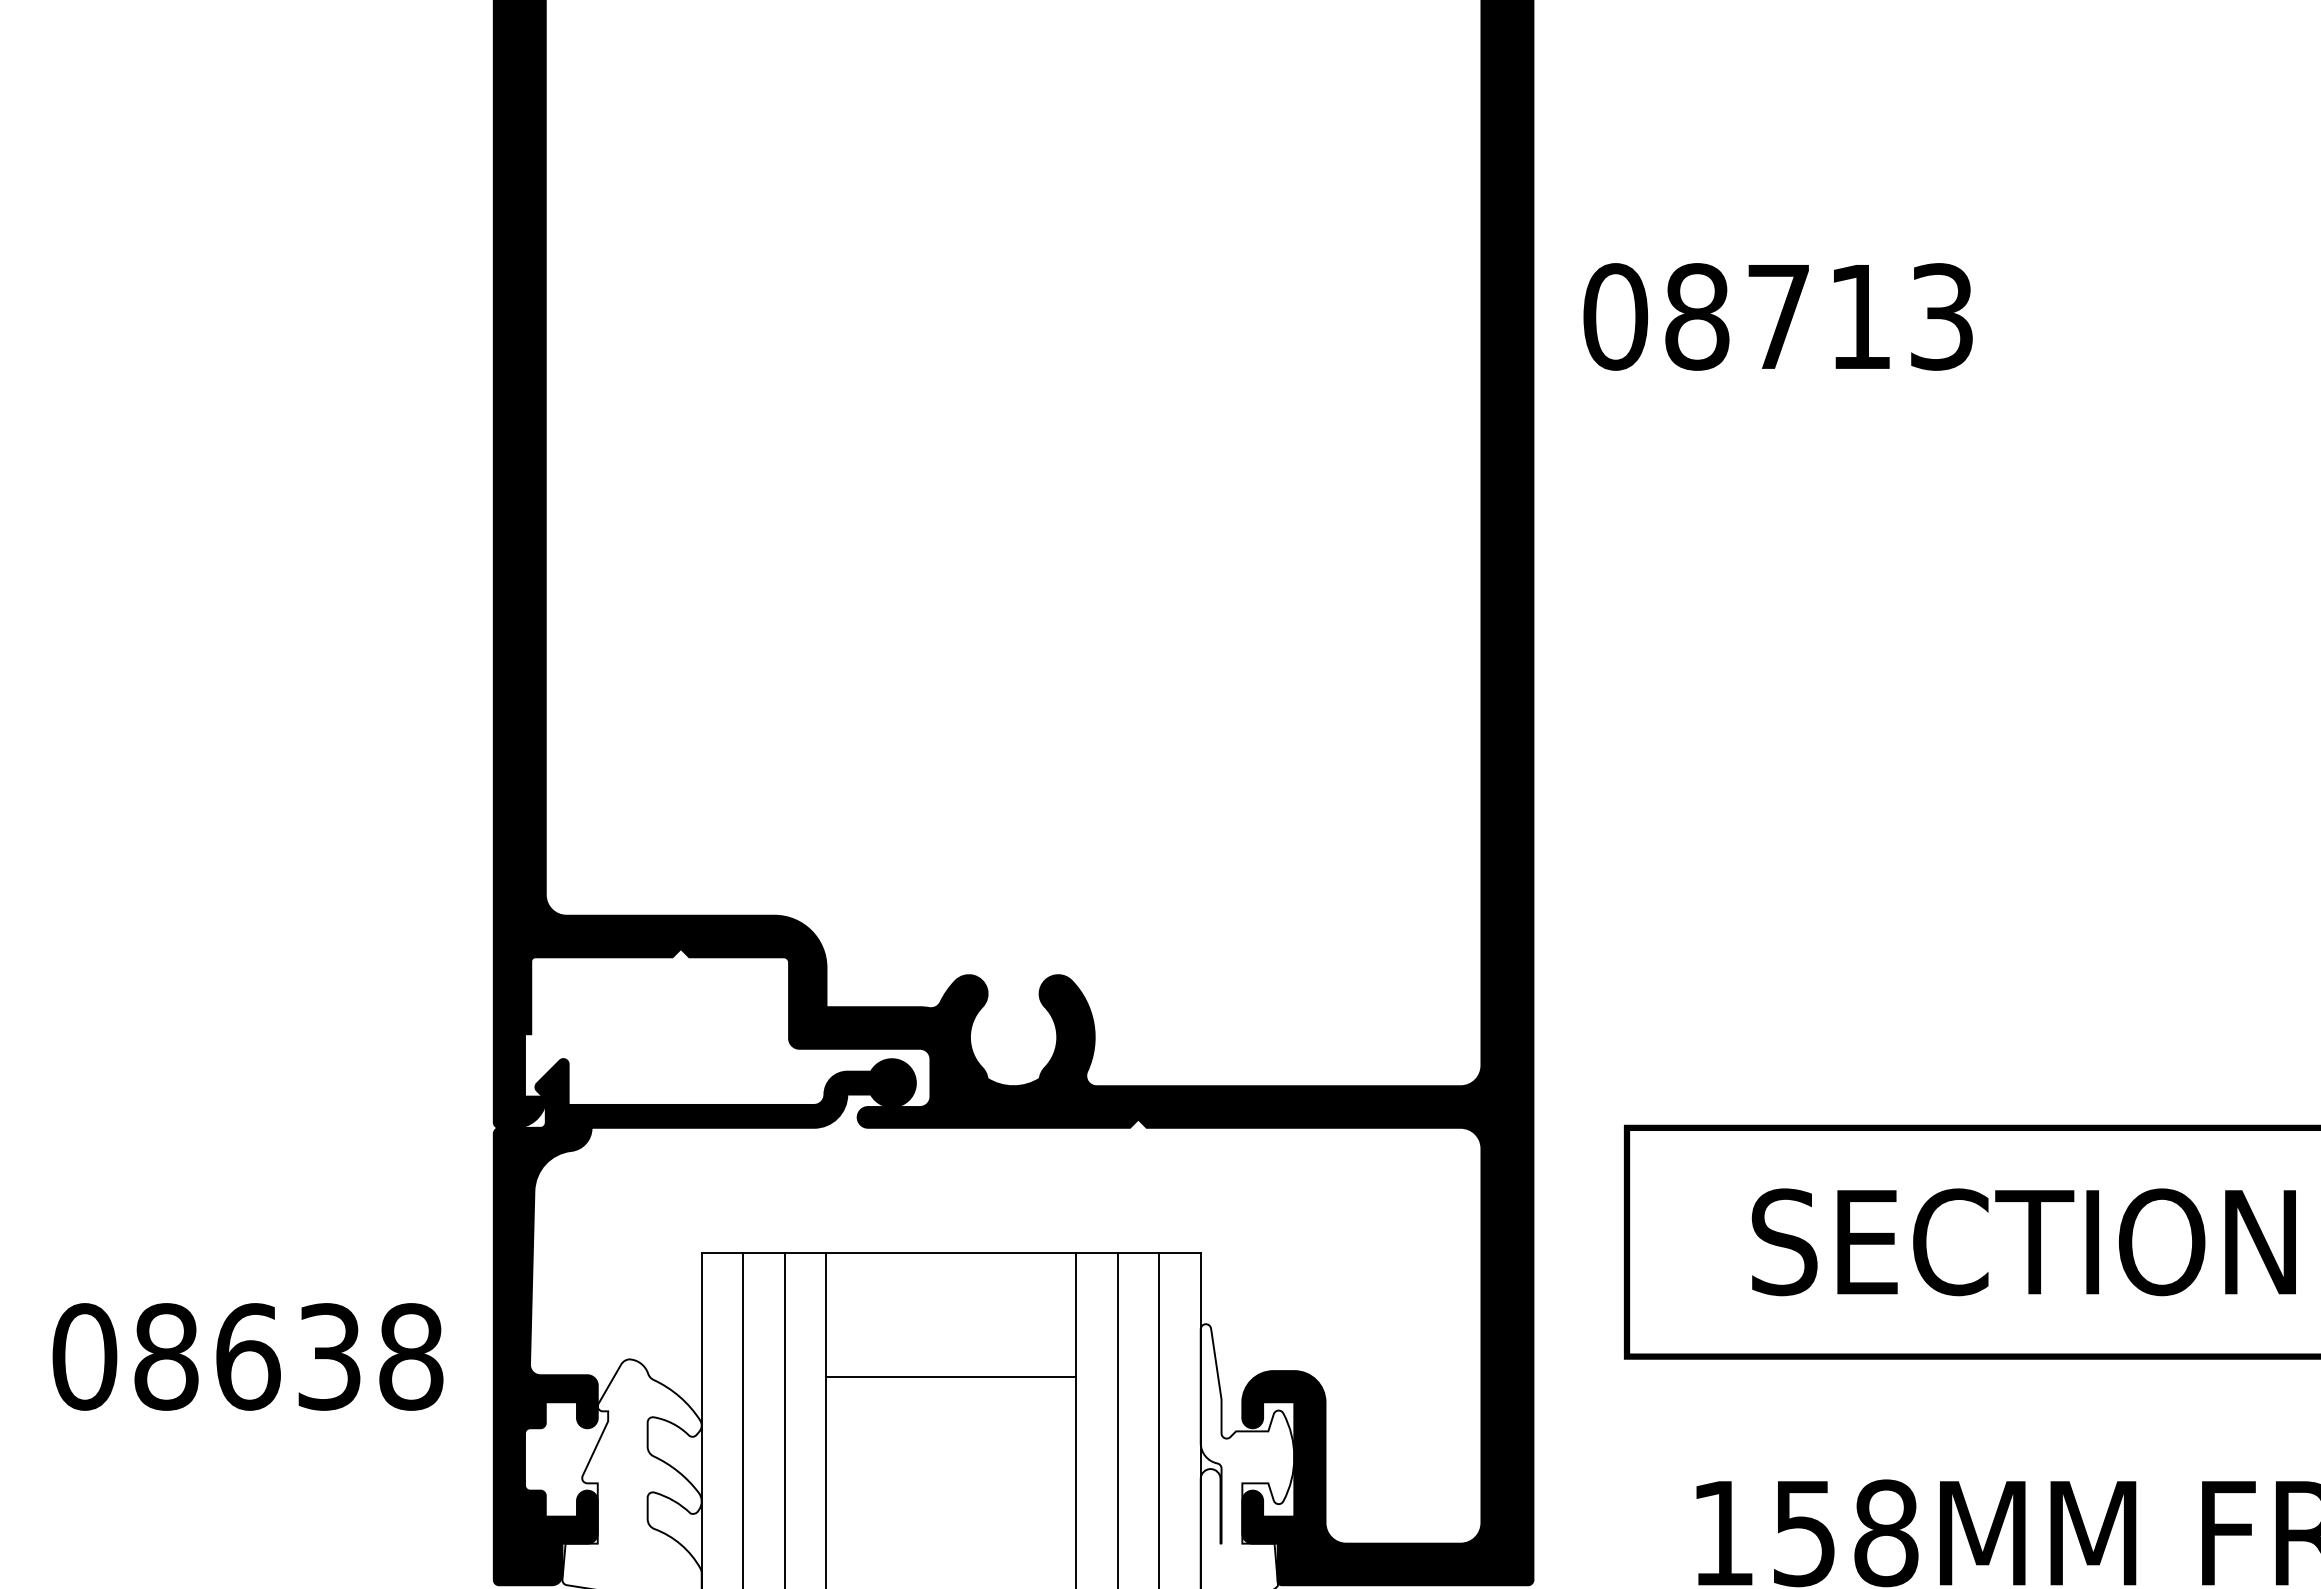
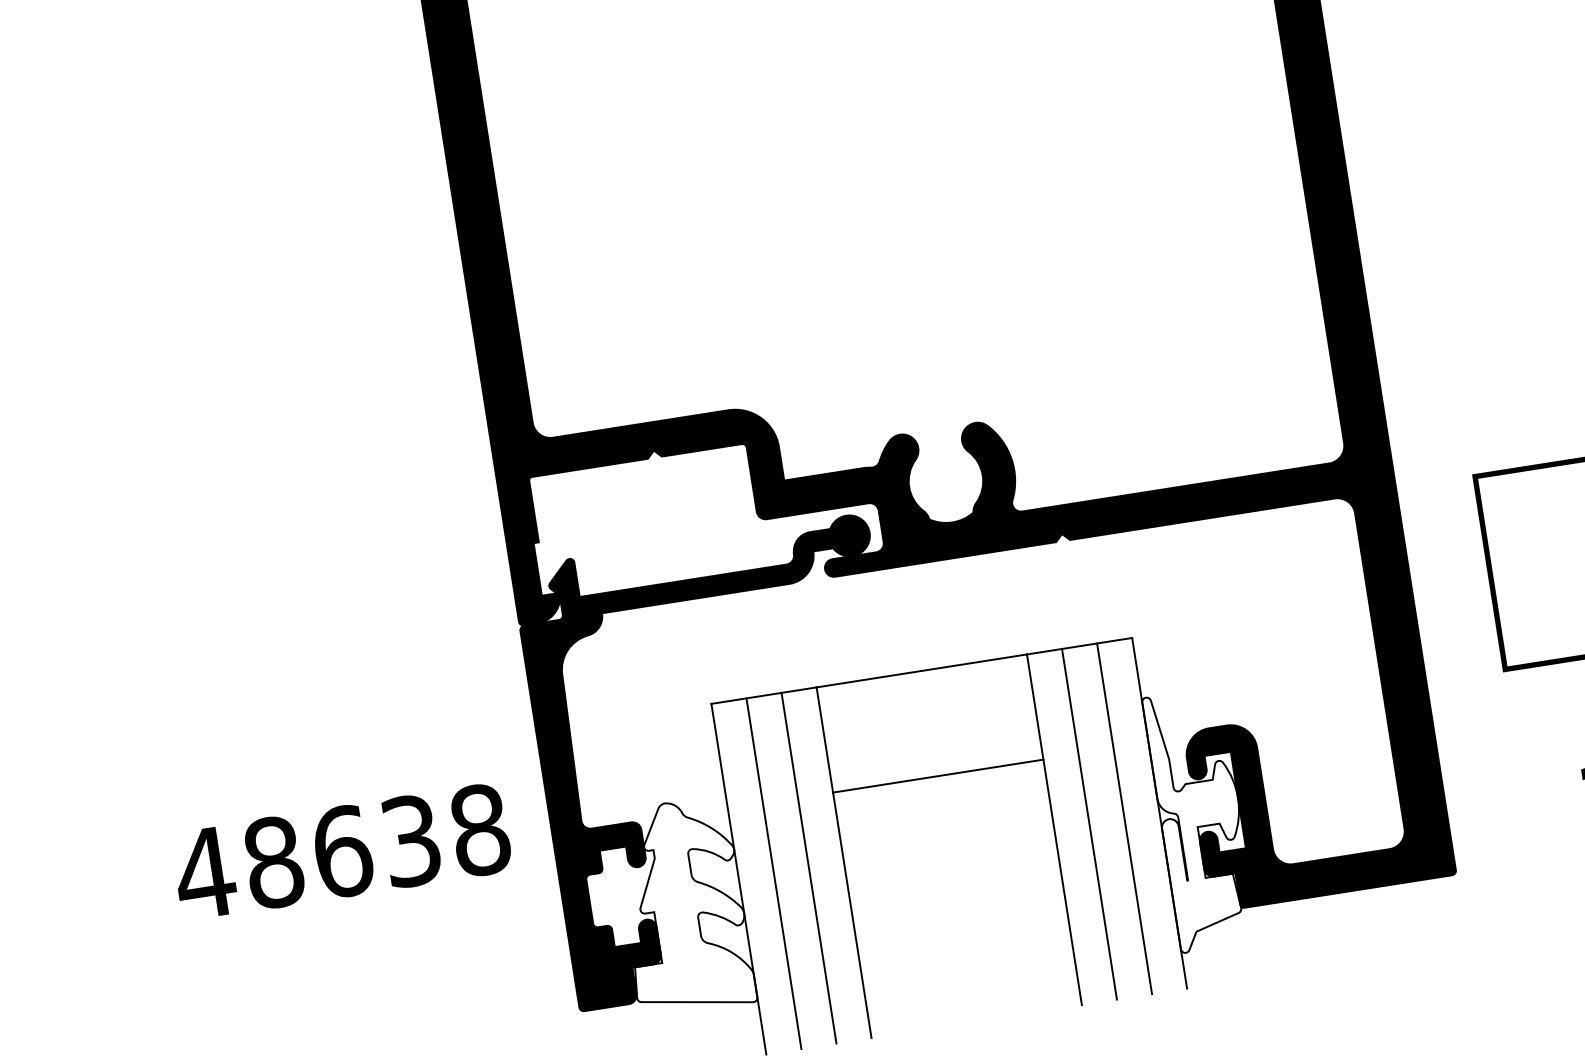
text: (84, 1356) -> (204, 873), 08638 -> 48638

